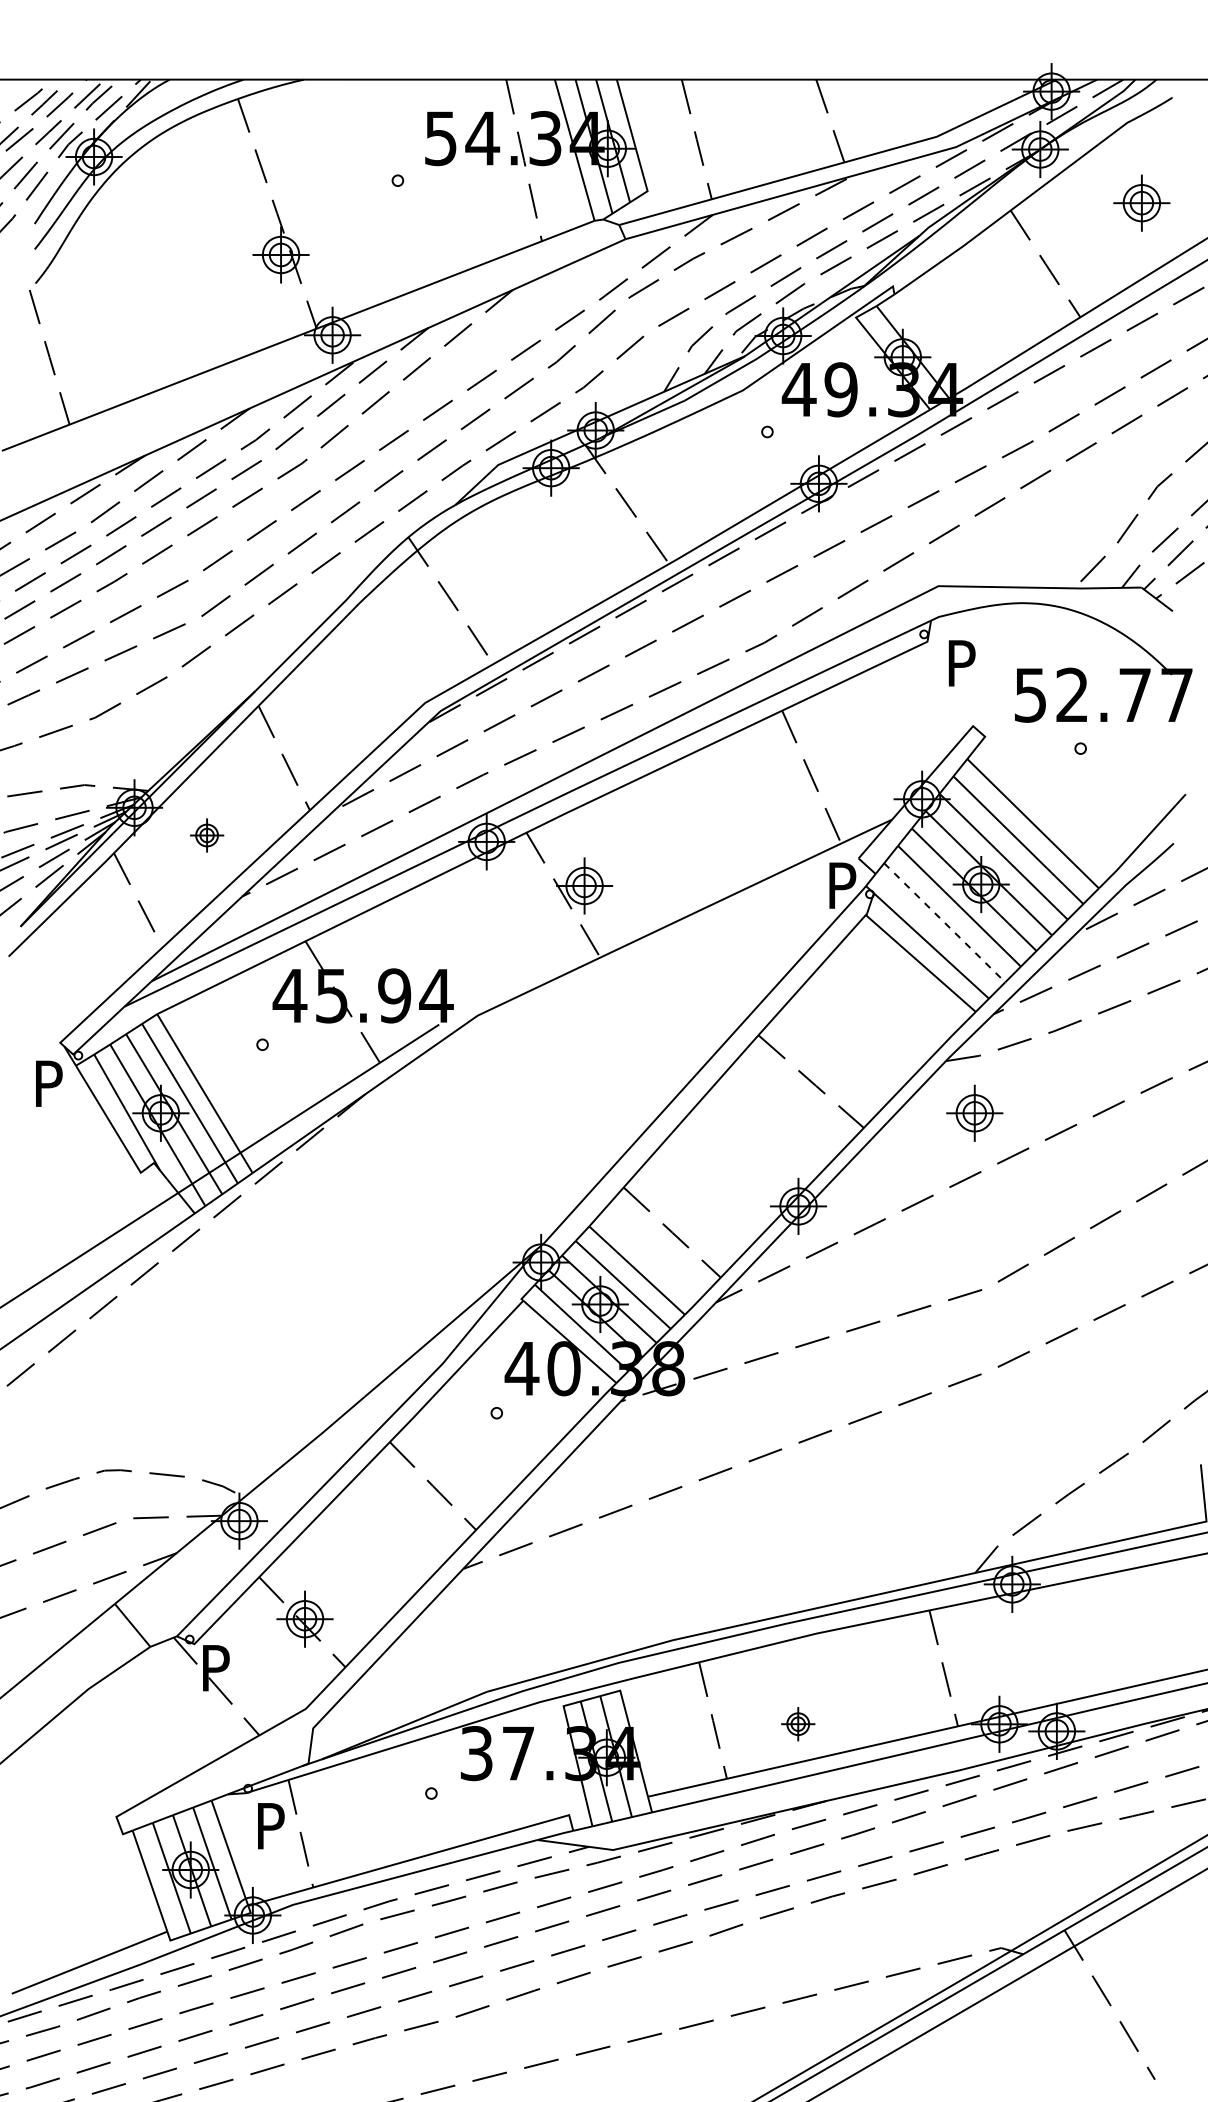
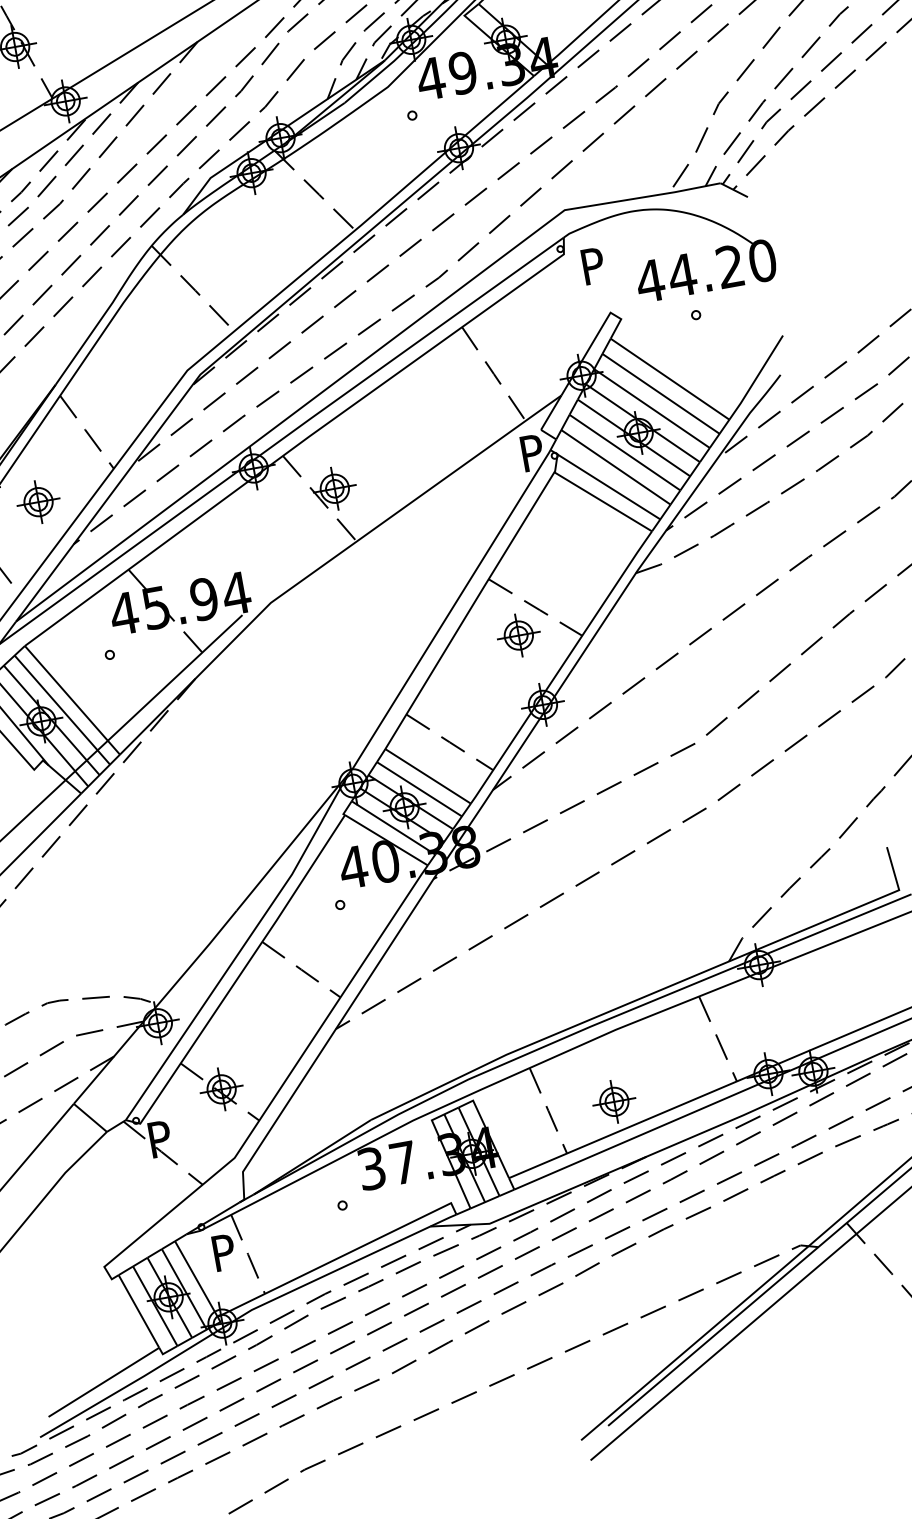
text: (1103, 694) -> (706, 270), 52.77 -> 44.20
part: (206, 835) -> (38, 502), size x1.67
line: (944, 922) -> (615, 467), dashed -> solid
part: (974, 1112) -> (518, 634), moved
part: (797, 1723) -> (613, 1101), size x1.67

